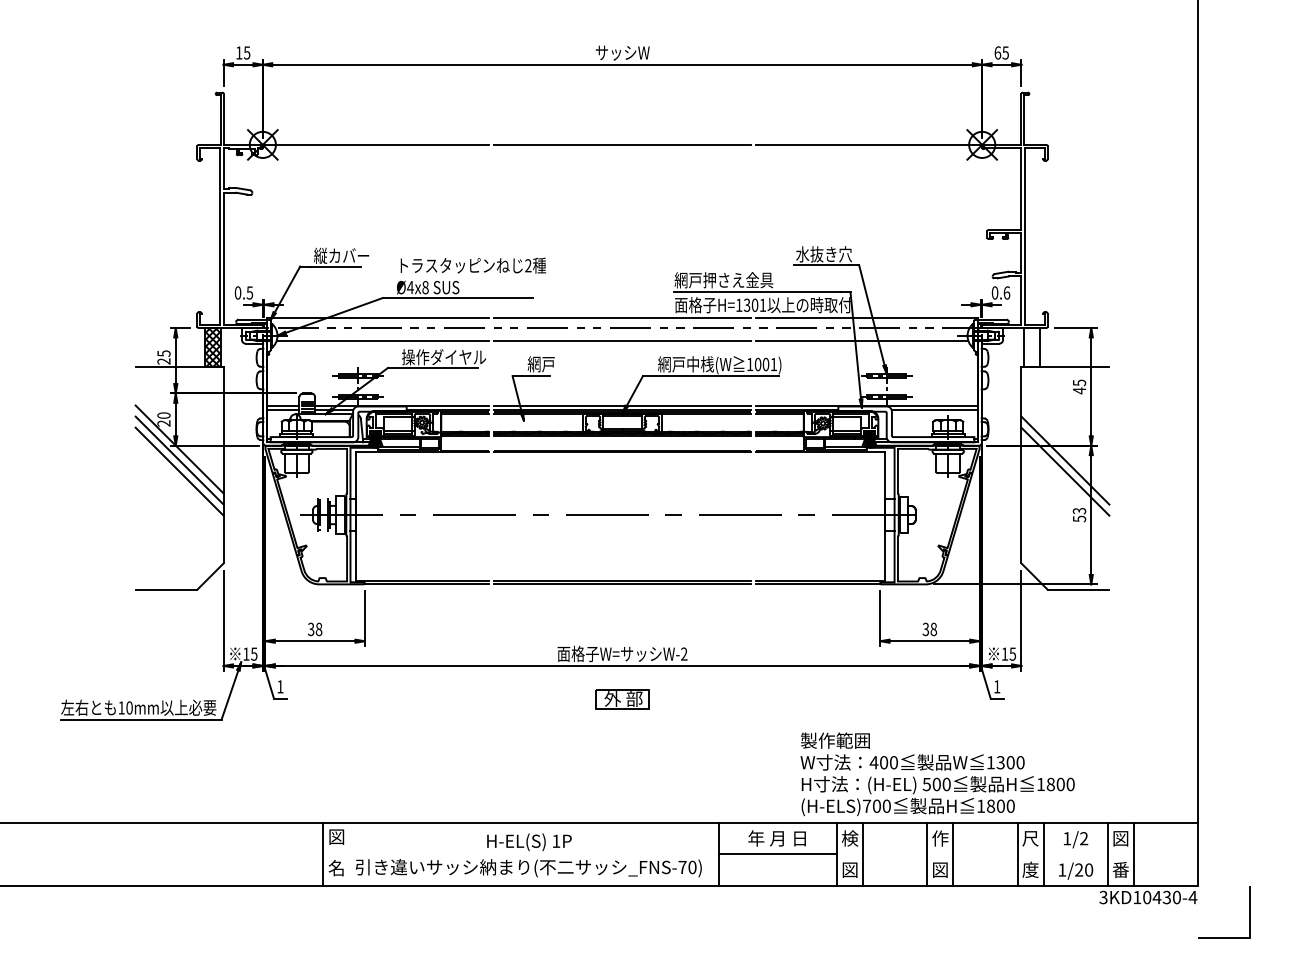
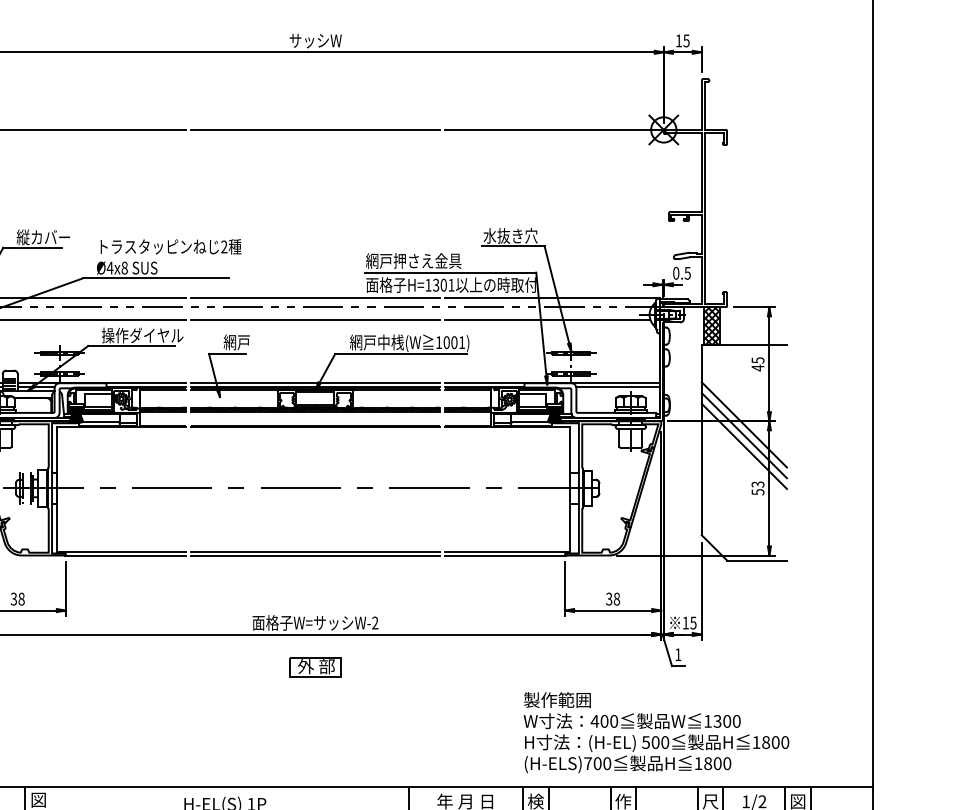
text: (997, 52) -> (678, 40), 65 -> 15
text: (1006, 292) -> (687, 272), 0.6 -> 0.5
hatch: (1031, 347) -> (711, 326), added
line: (1065, 449) -> (744, 424), added
text: (937, 774) -> (656, 732), moved

